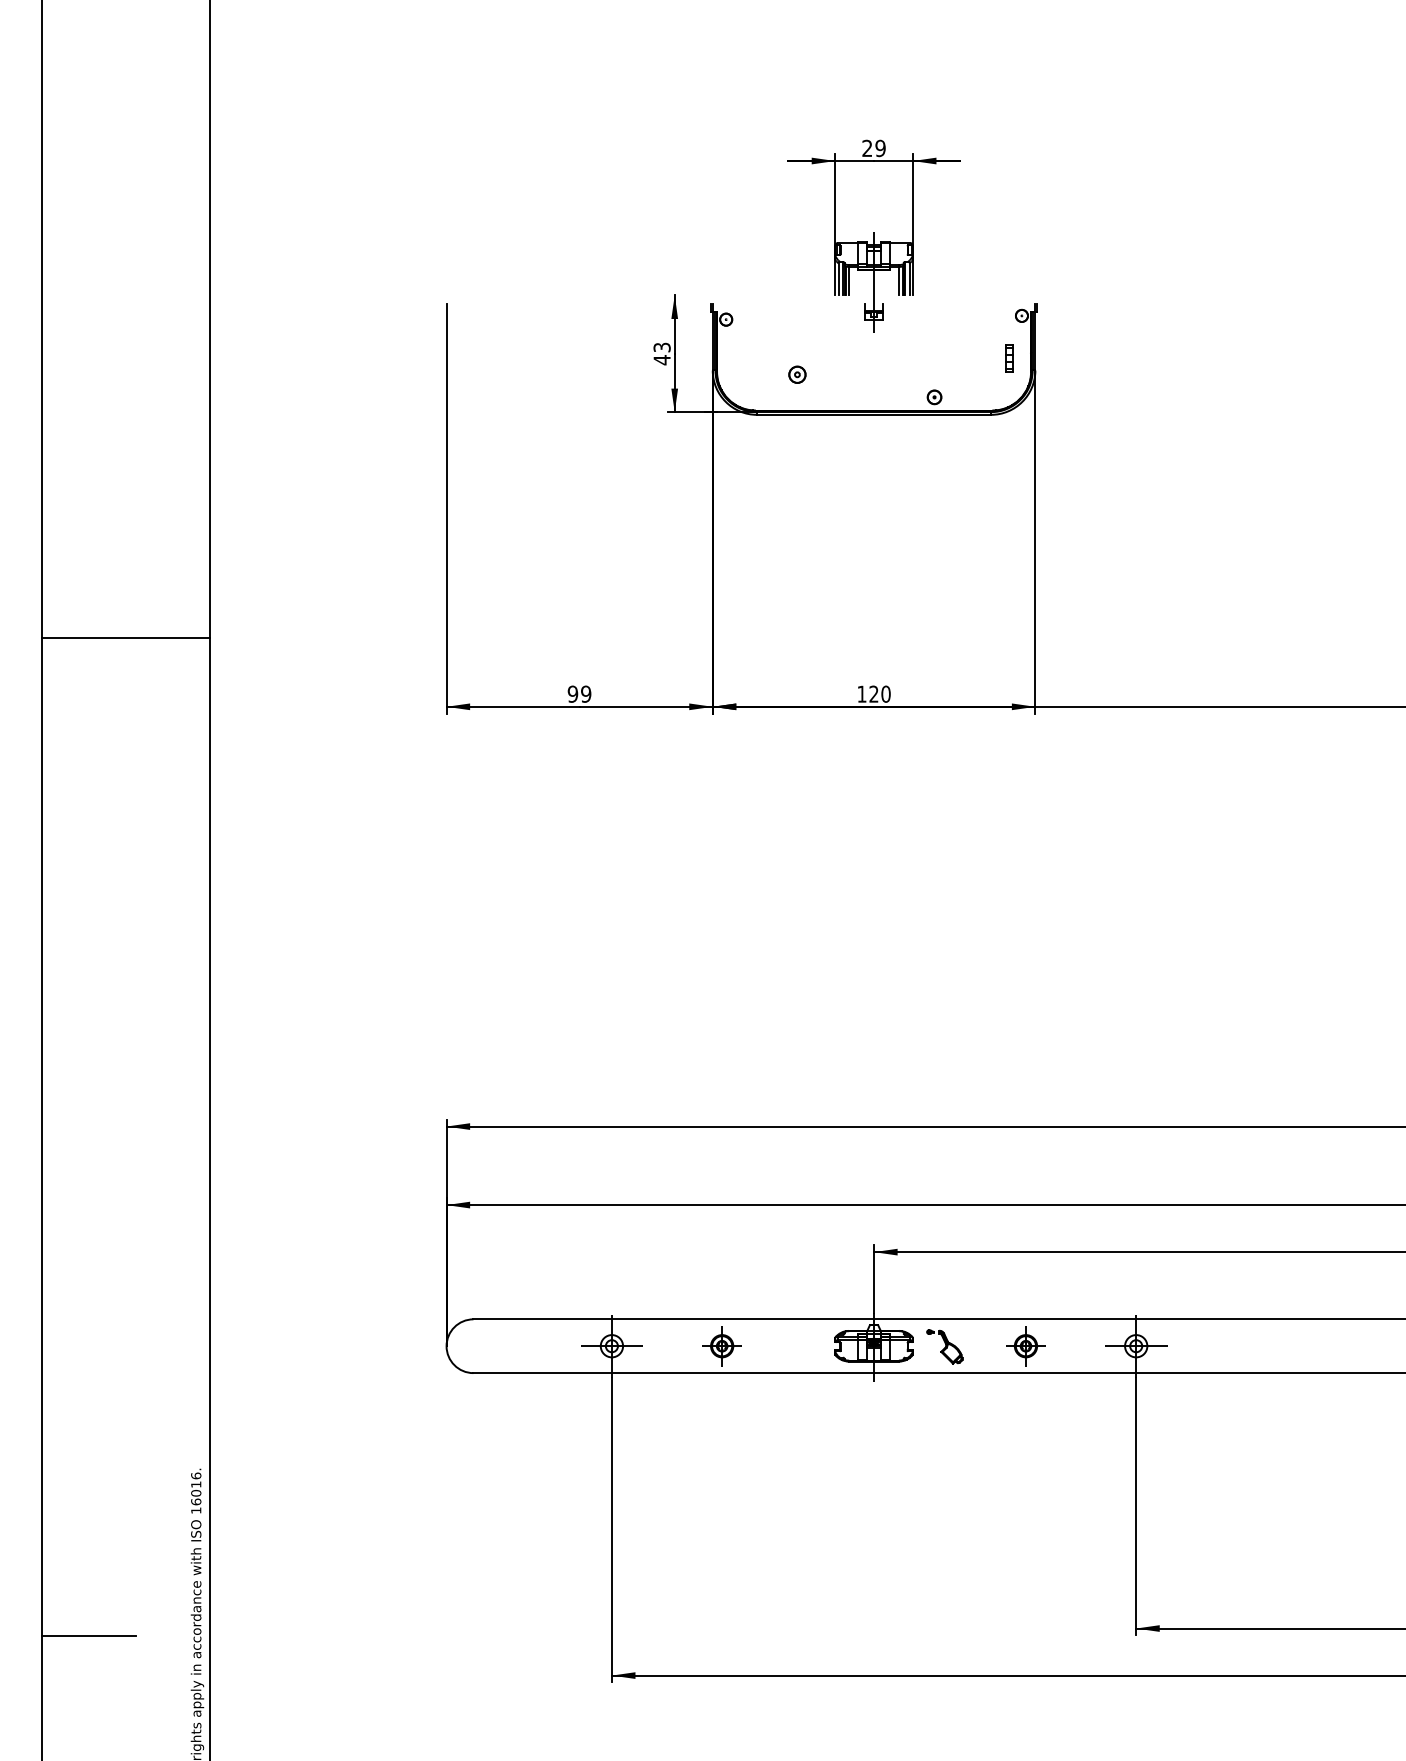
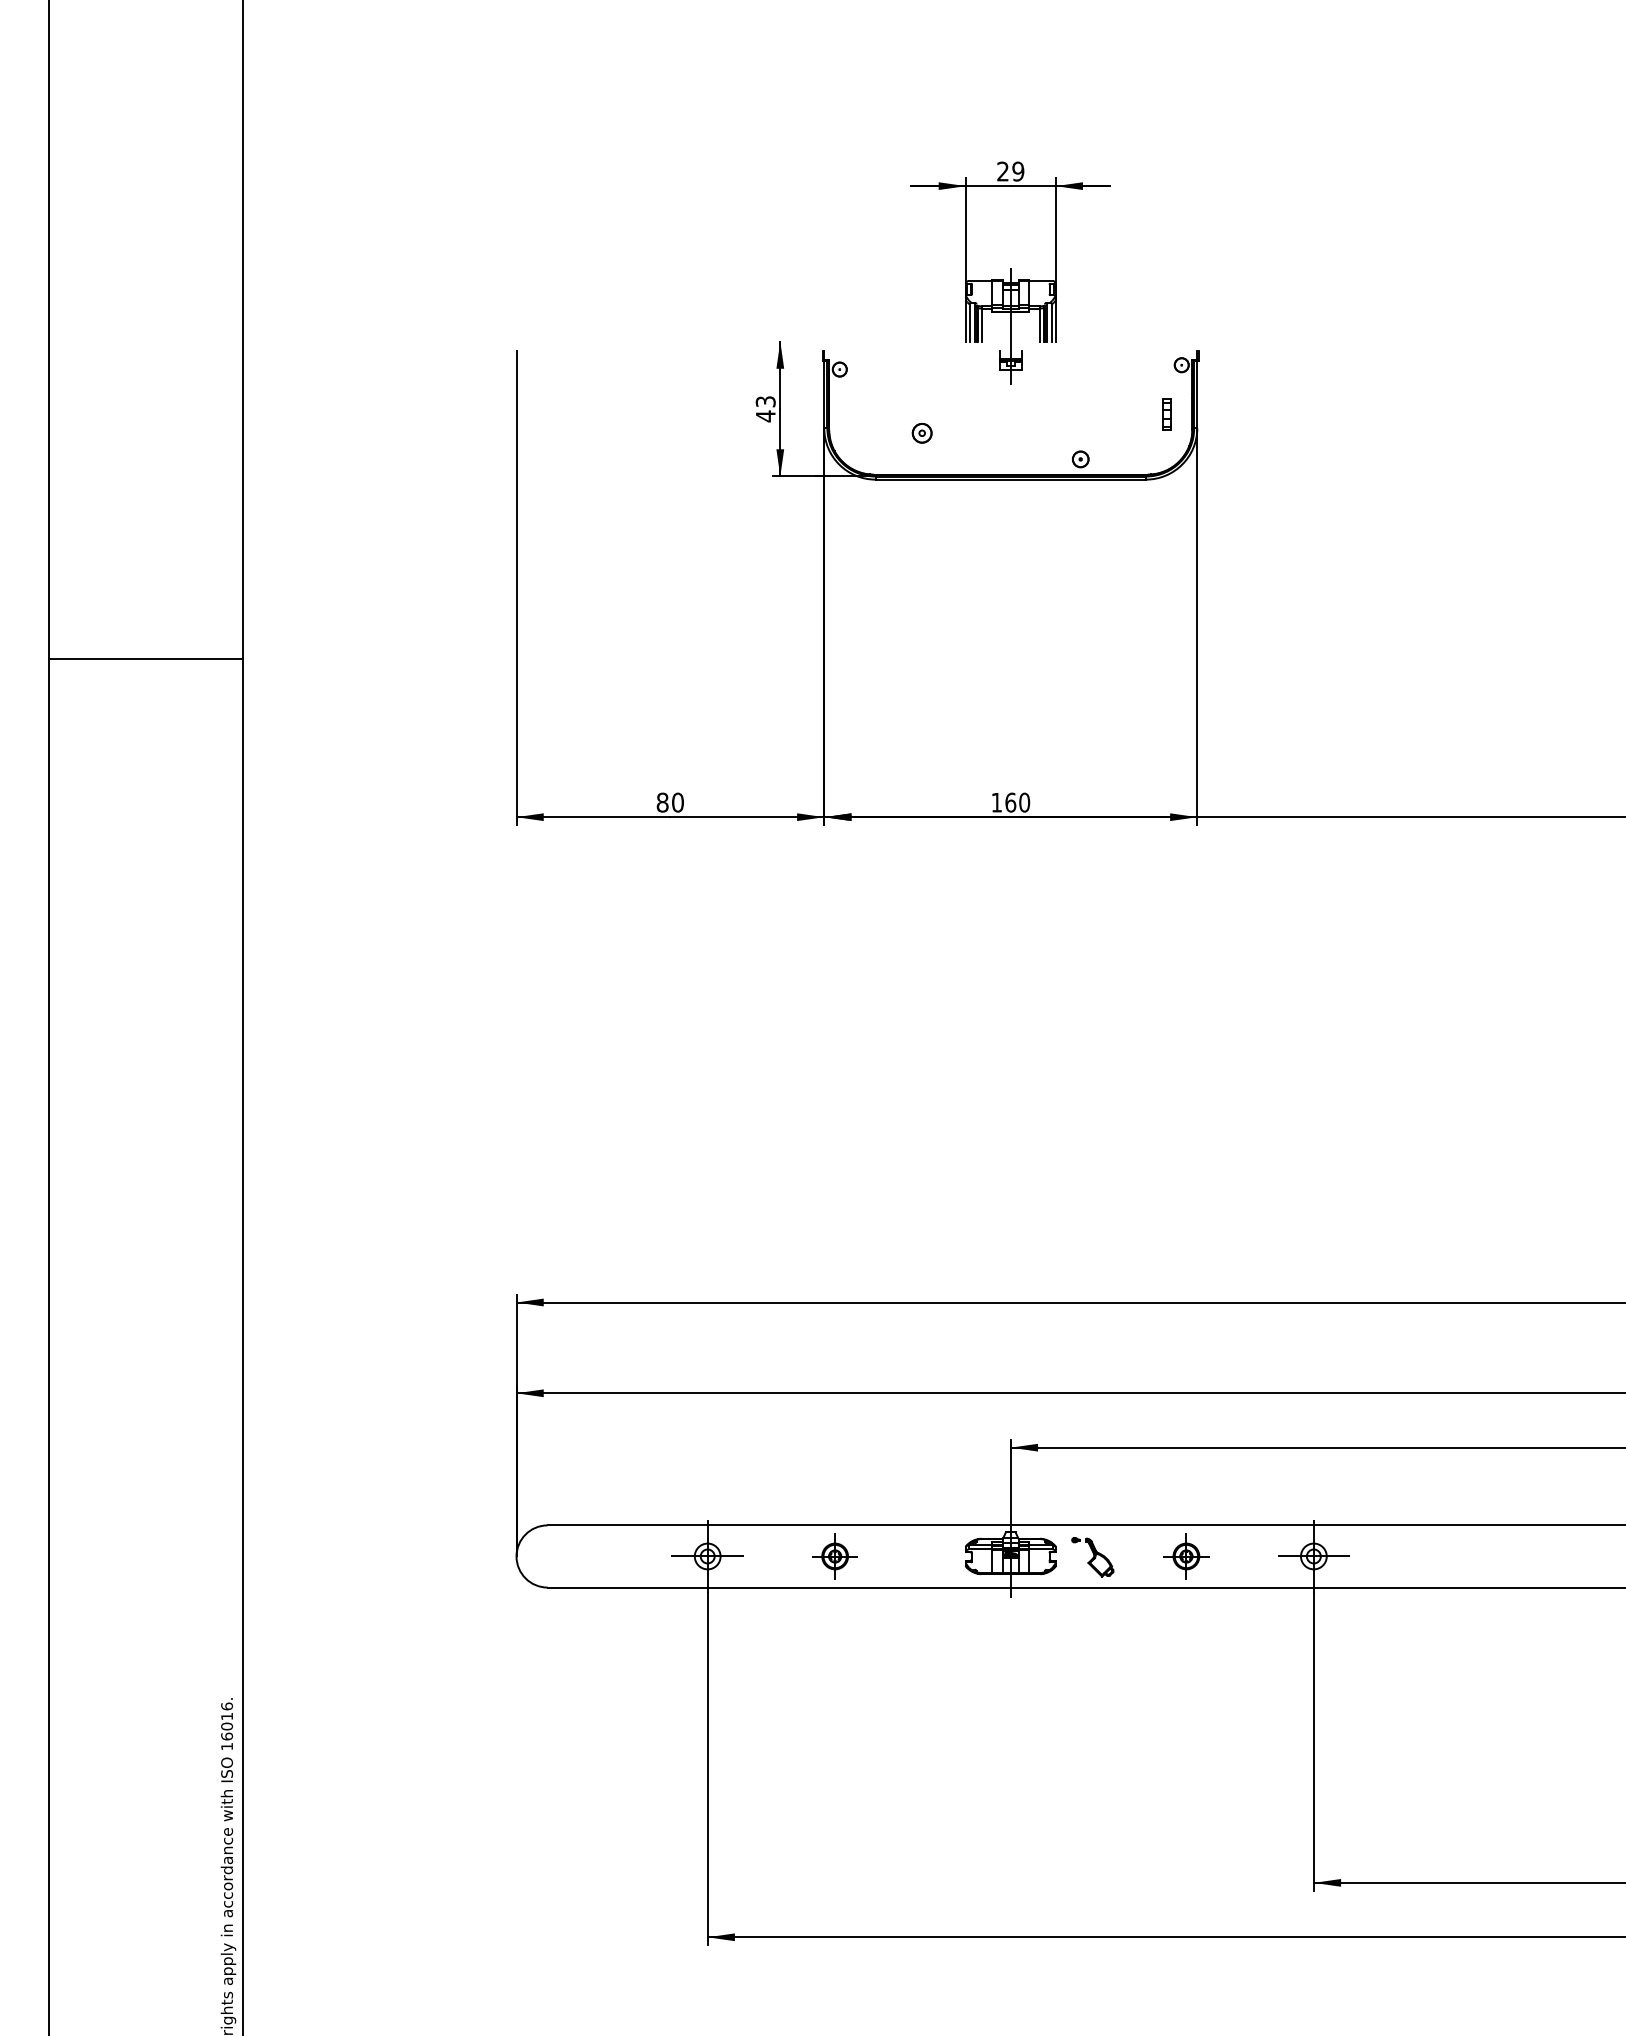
line: (126, 638) -> (146, 659), moved
text: (579, 693) -> (670, 801), 99 -> 80
text: (873, 693) -> (1010, 801), 120 -> 160
line: (89, 1636) -> (103, 1892), removed

